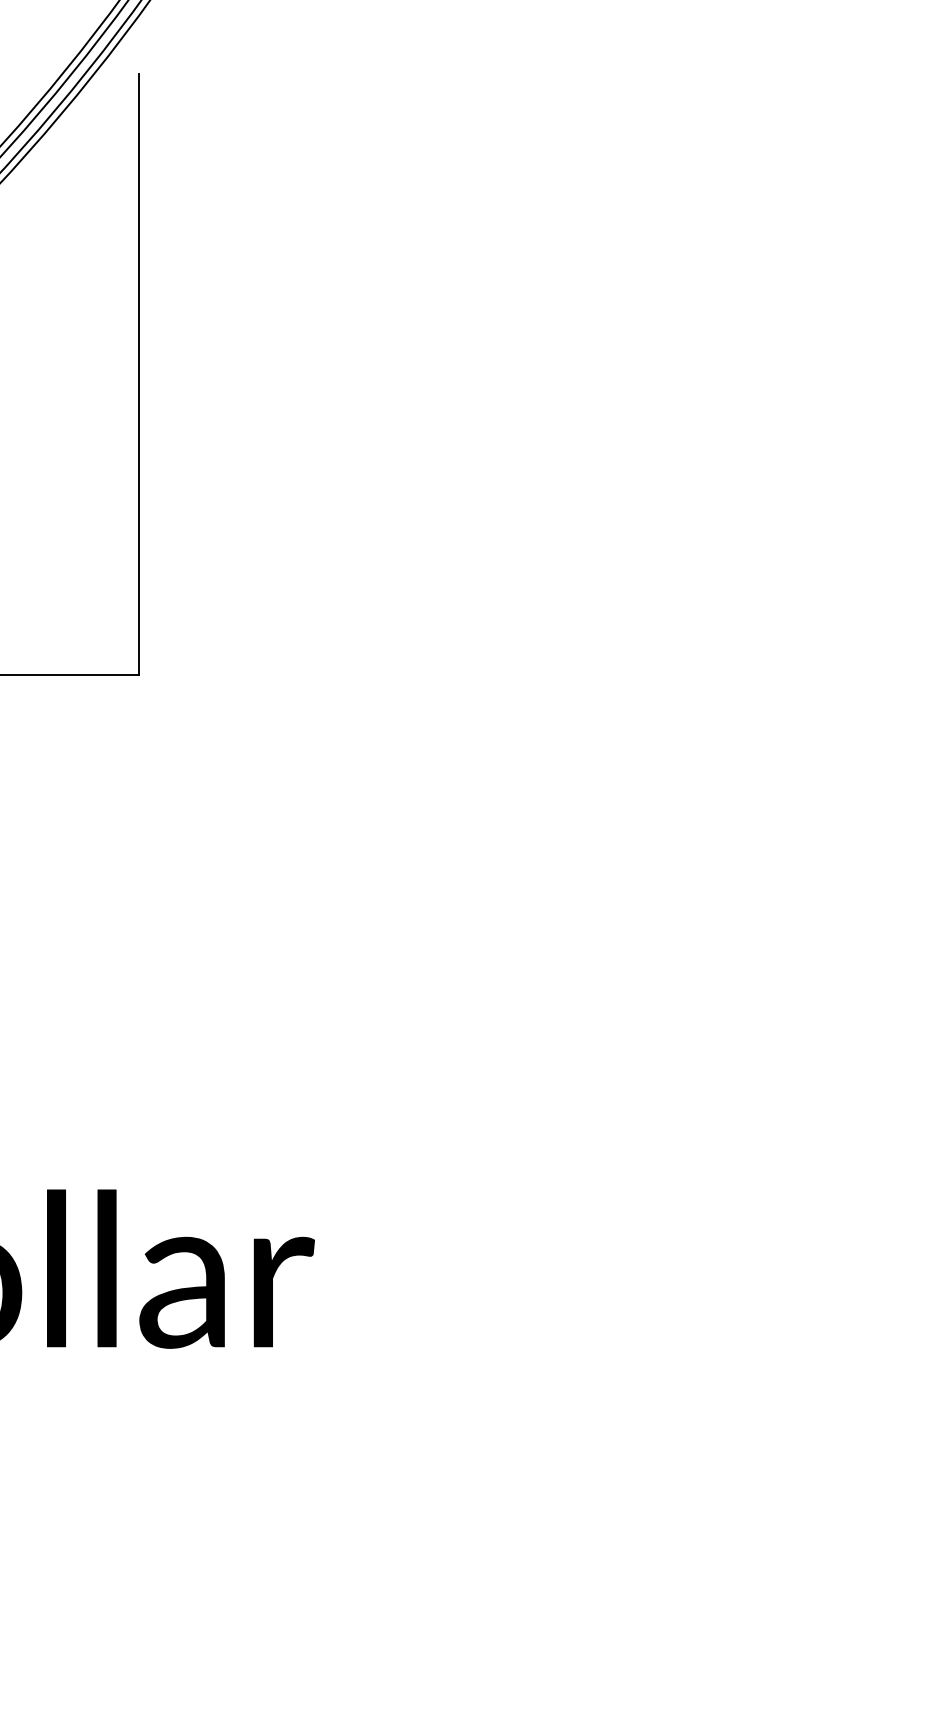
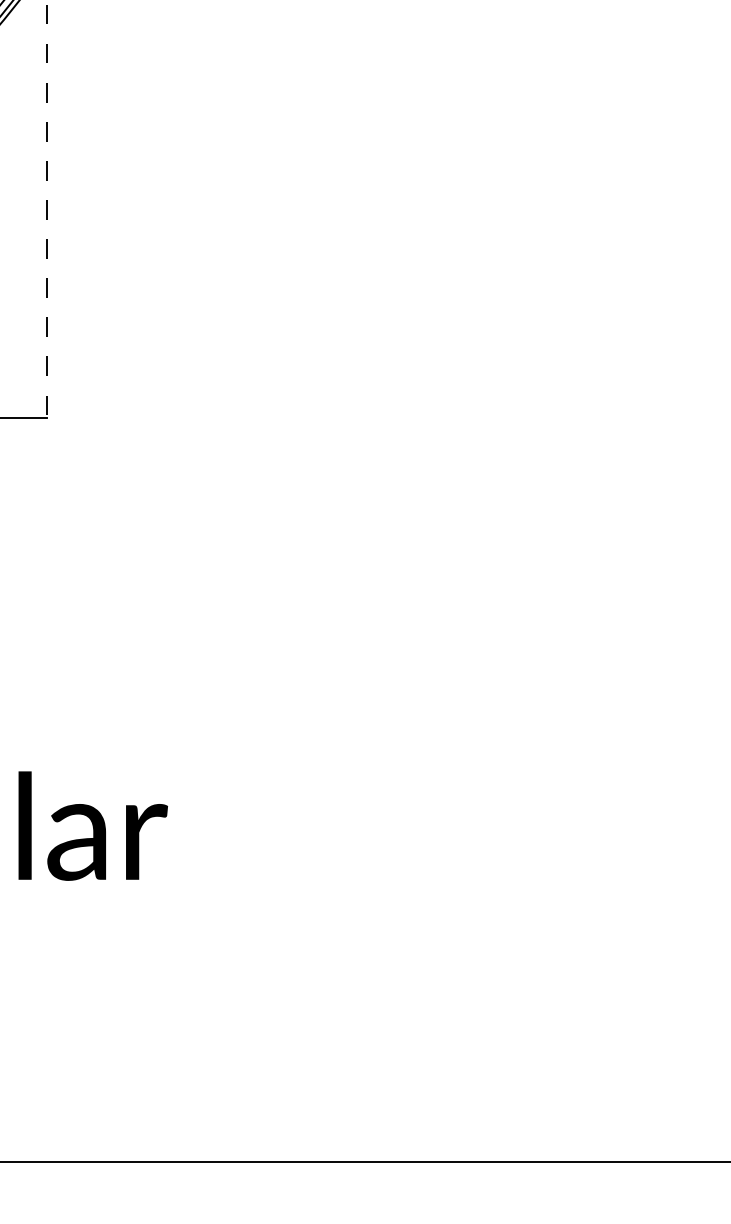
line: (138, 374) -> (46, 211), solid -> dashed

